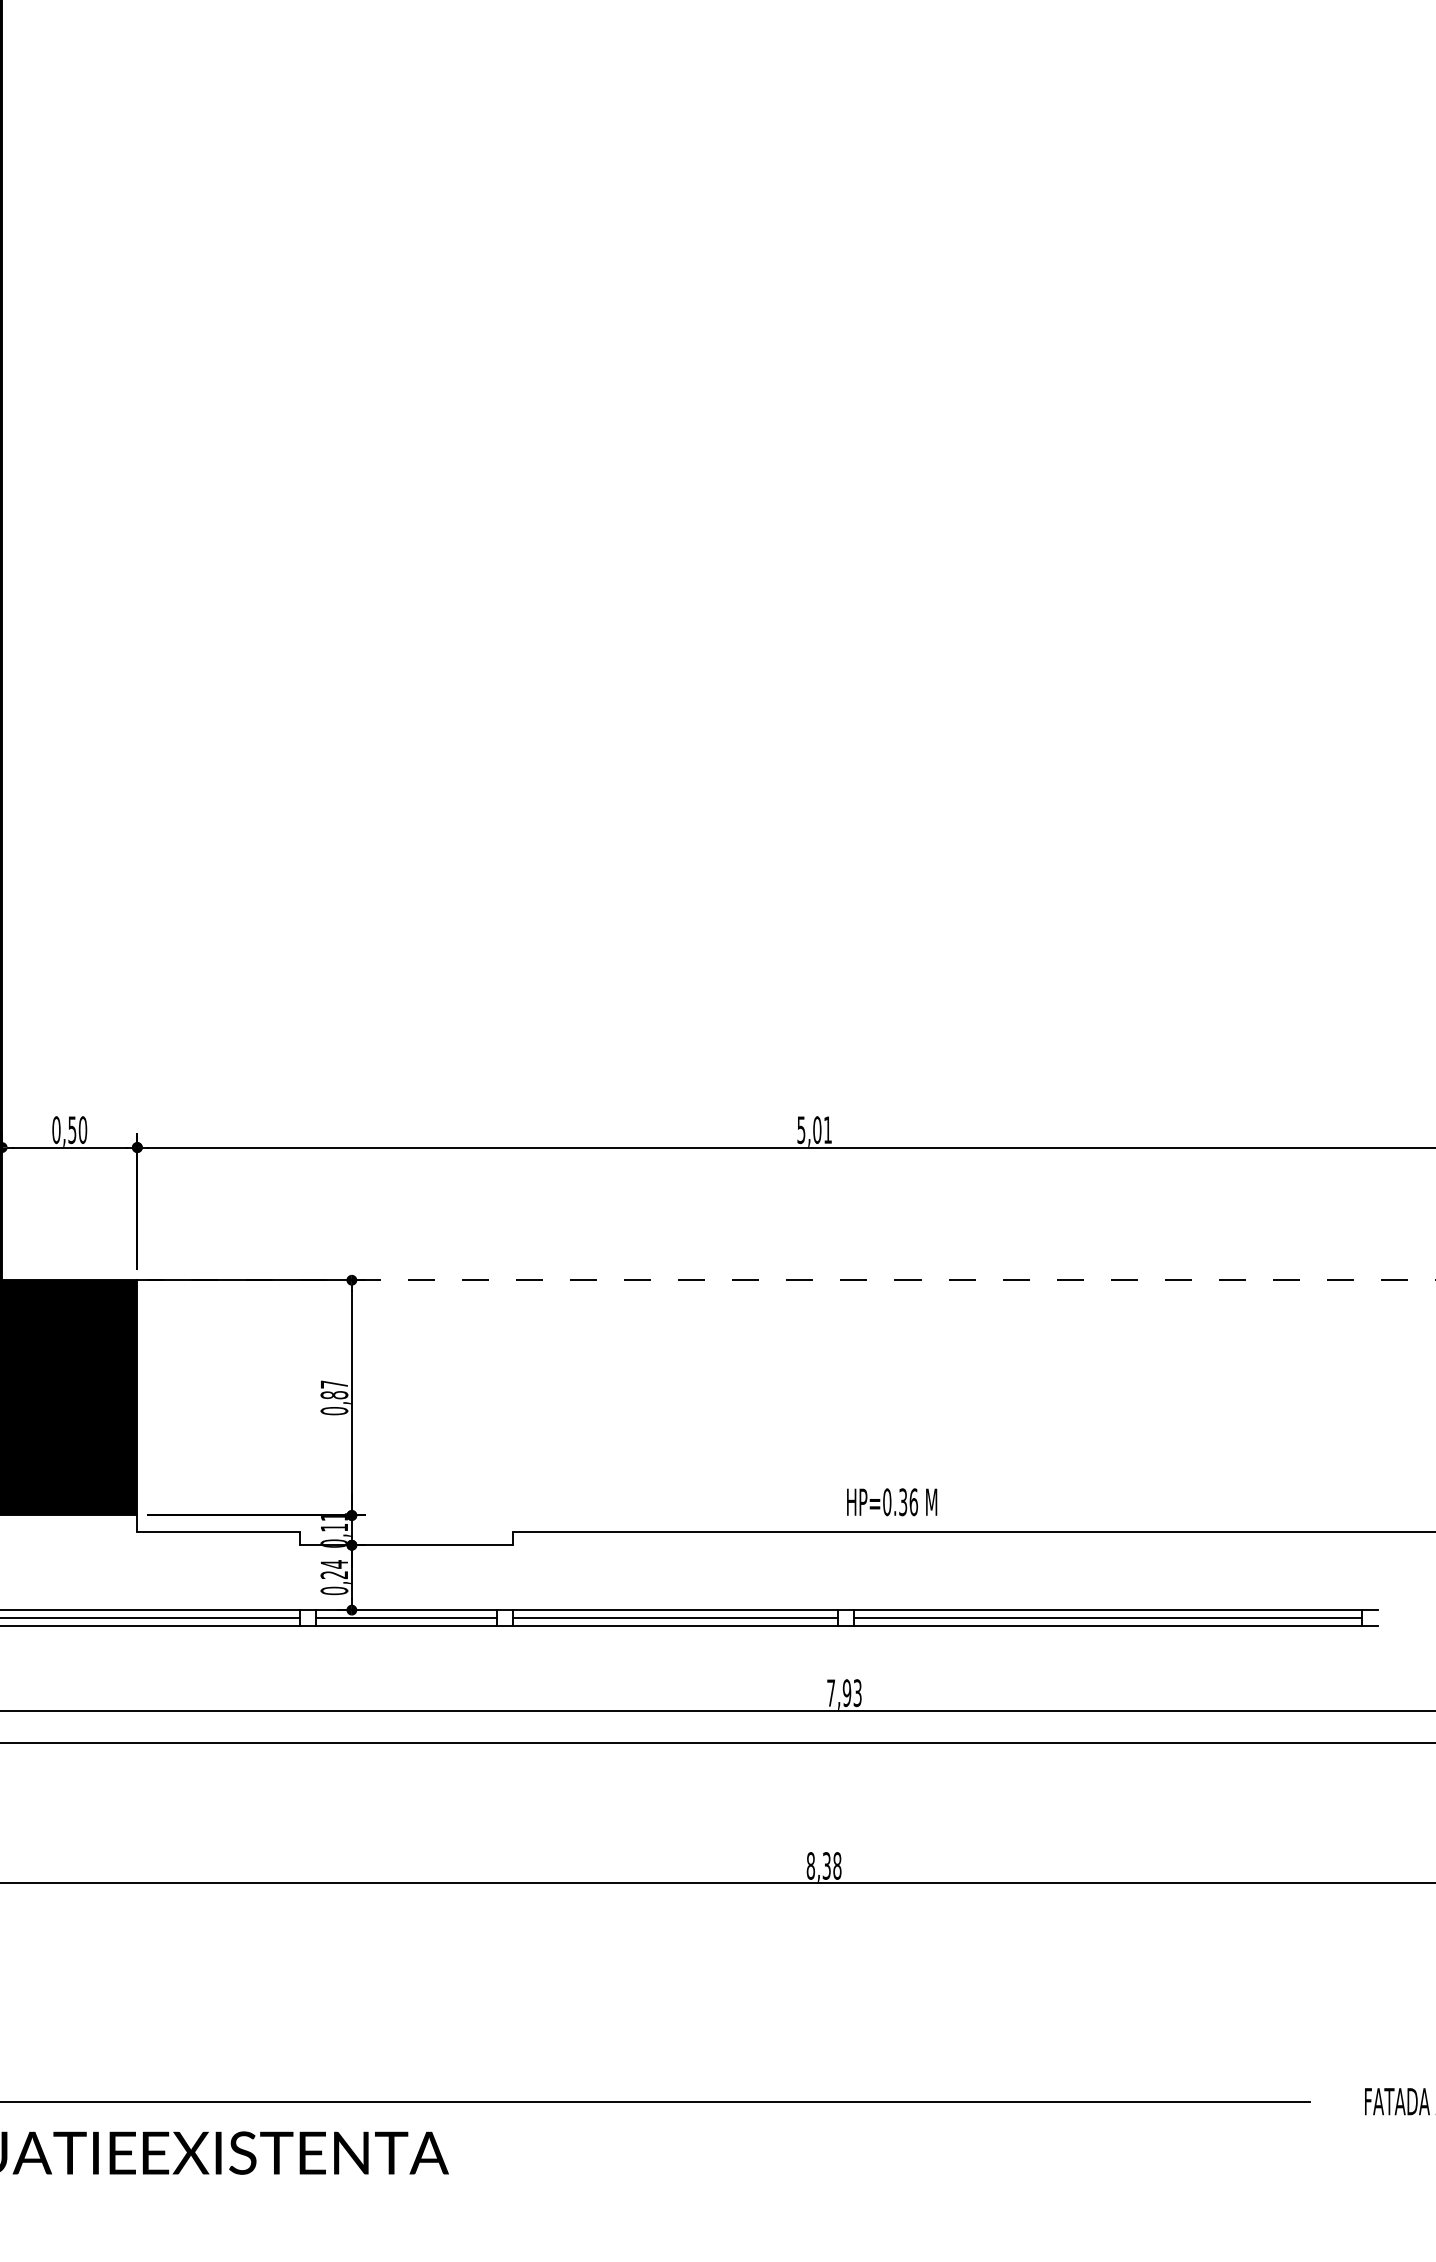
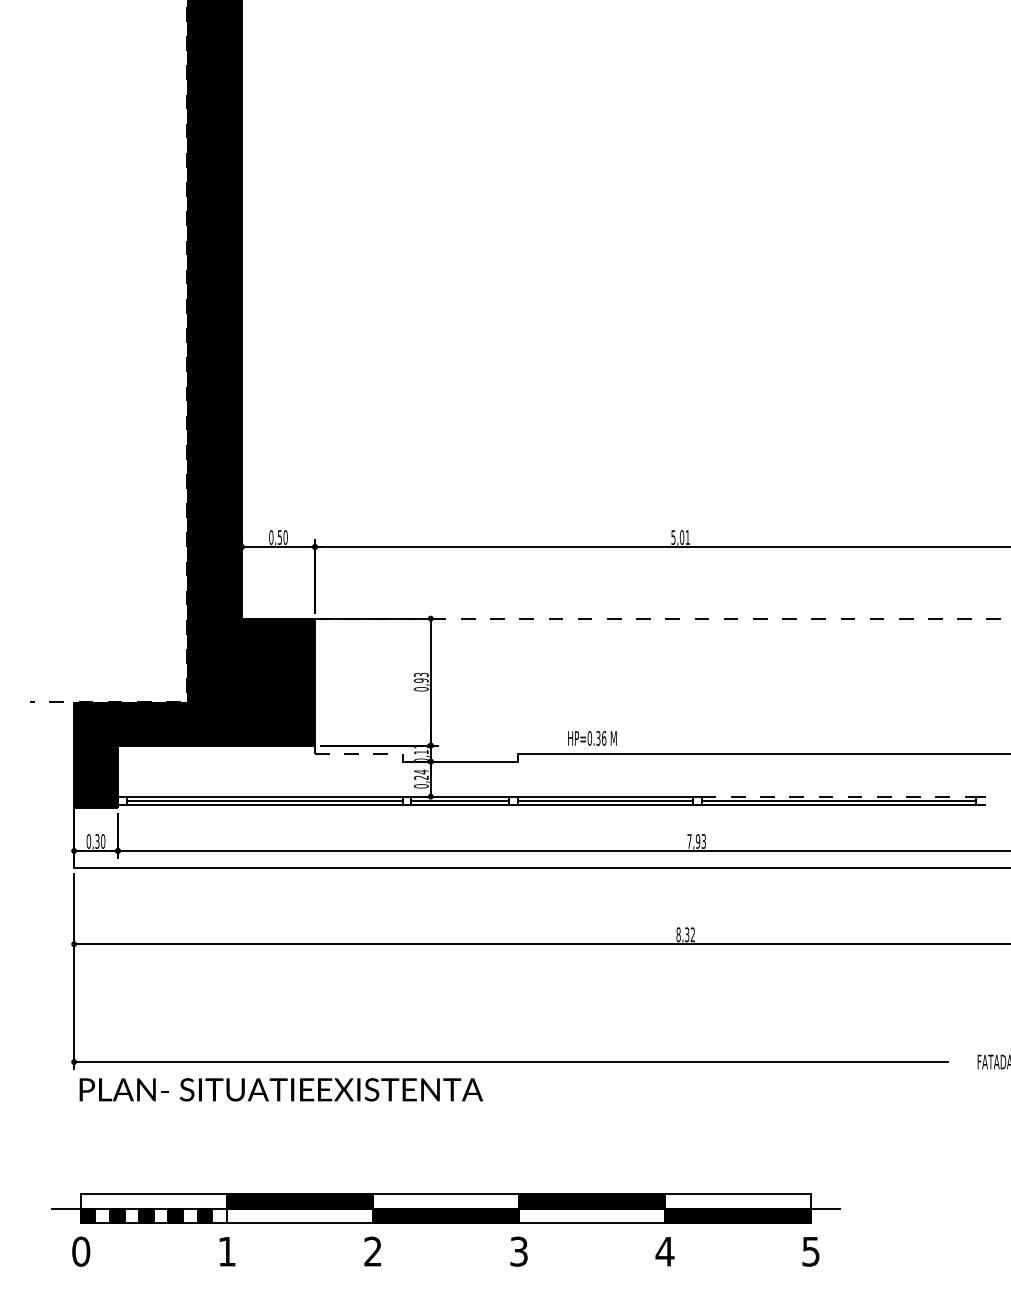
text: (332, 1389) -> (420, 677), 0,87 -> 0,93
text: (892, 1502) -> (592, 738), moved
line: (217, 1531) -> (358, 754), solid -> dashed
line: (1108, 1609) -> (839, 796), solid -> dashed
text: (836, 1865) -> (692, 934), 8,38 -> 8,32

